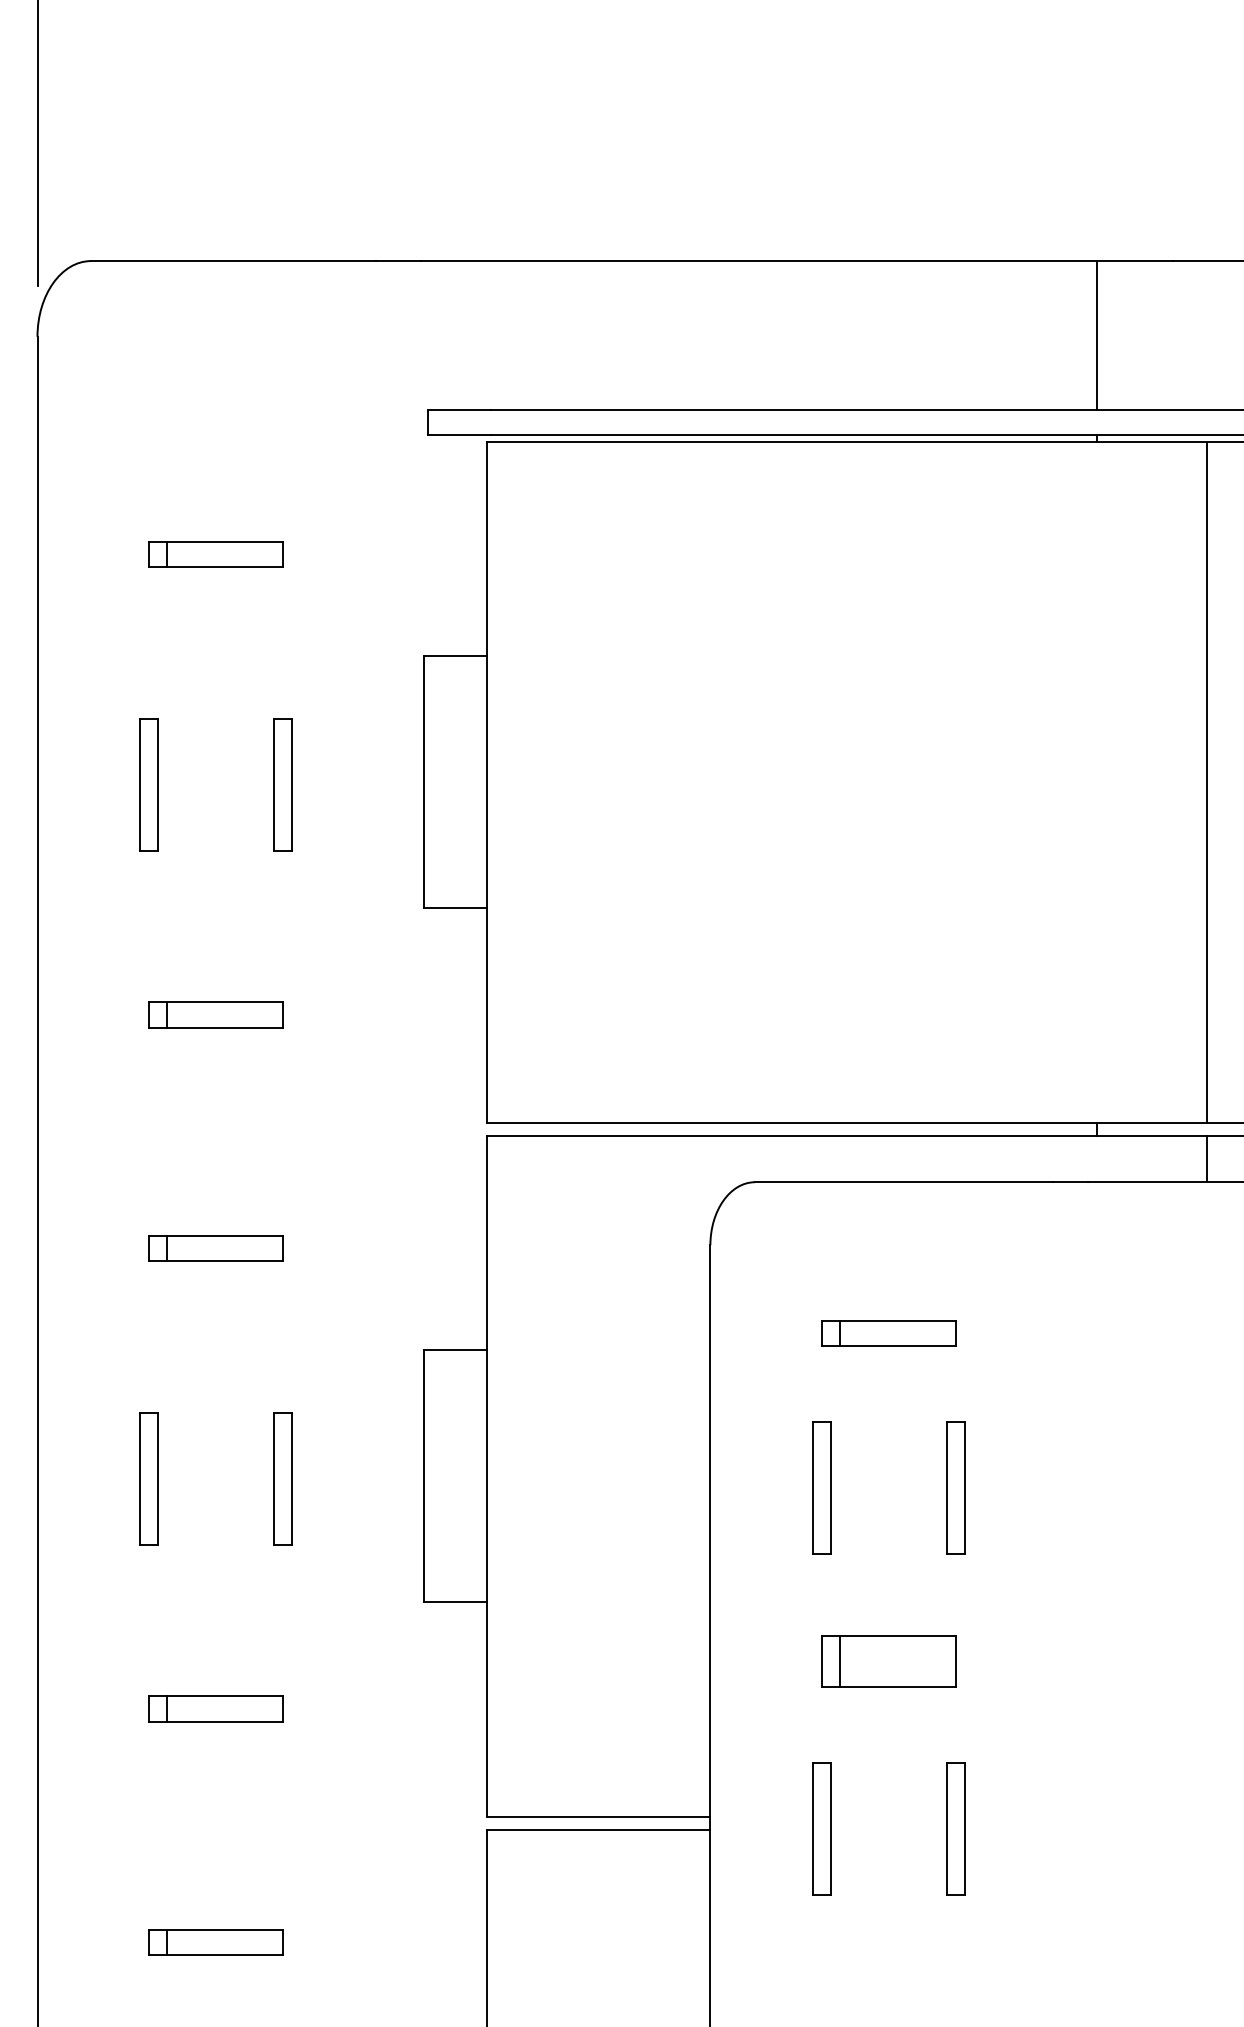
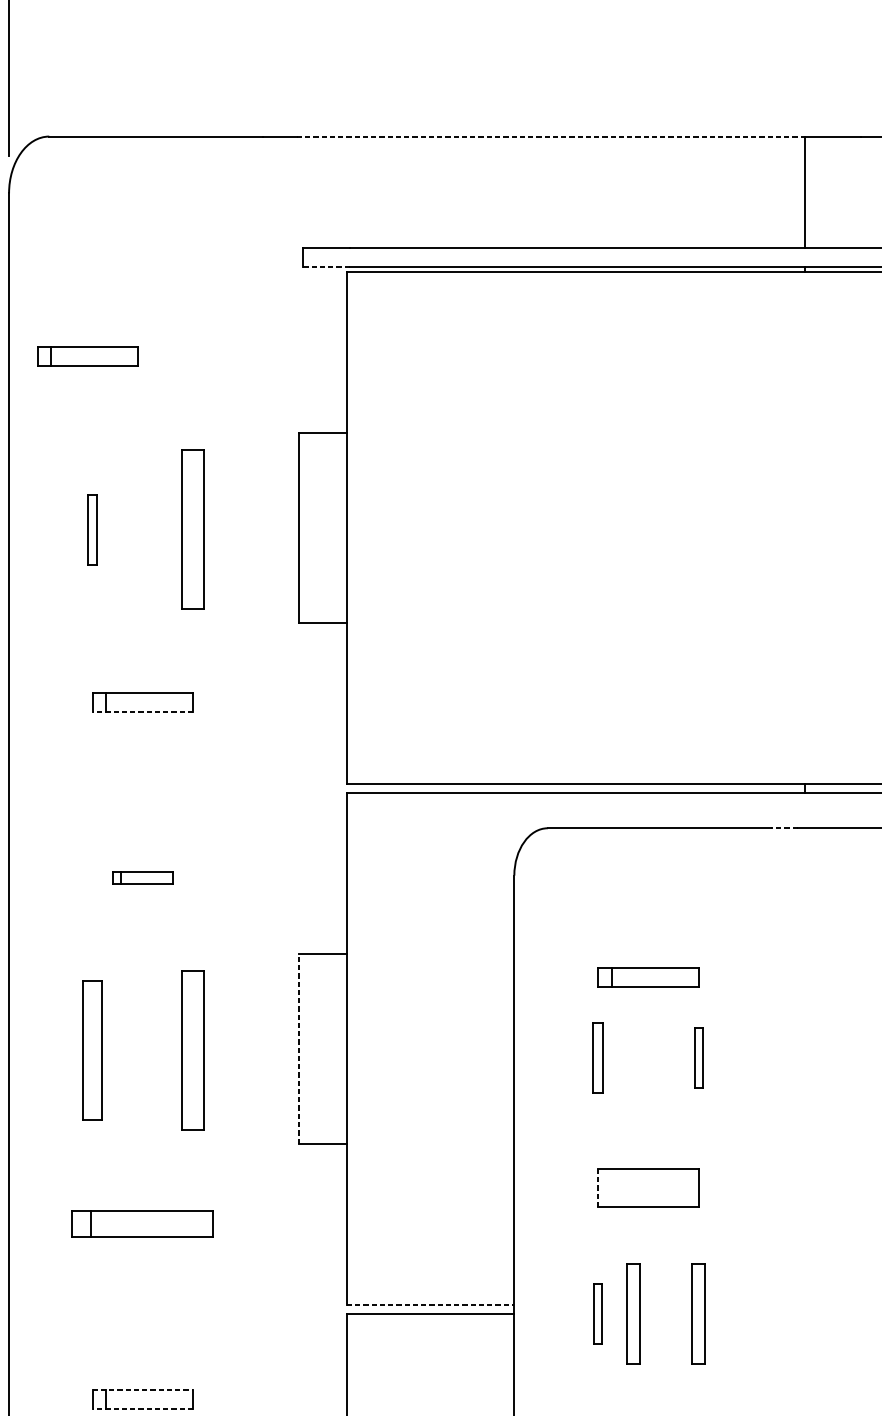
line: (759, 261) -> (551, 136), solid -> dashed
line: (459, 435) -> (325, 267), solid -> dashed
part: (215, 554) -> (87, 356), moved
part: (148, 784) -> (92, 529), size x0.7
part: (282, 784) -> (193, 529), size x1.6
line: (215, 1027) -> (142, 712), solid -> dashed
line: (1070, 1182) -> (784, 828), solid -> dashed
part: (215, 1248) -> (142, 878), size x0.6
part: (888, 1333) -> (648, 977), moved
line: (424, 1475) -> (299, 1048), solid -> dashed
part: (148, 1478) -> (92, 1050), size x1.4
part: (282, 1478) -> (193, 1050), size x1.6
part: (821, 1487) -> (597, 1057), size x0.7
part: (955, 1487) -> (698, 1057), size x0.6
line: (821, 1661) -> (597, 1188), solid -> dashed
line: (839, 1661) -> (611, 1188), removed
part: (215, 1708) -> (142, 1223), size x1.4
line: (598, 1816) -> (430, 1304), solid -> dashed
part: (821, 1828) -> (597, 1313), size x0.6
part: (868, 1828) -> (633, 1313), added
line: (215, 1929) -> (142, 1389), solid -> dashed
line: (215, 1955) -> (142, 1408), solid -> dashed

